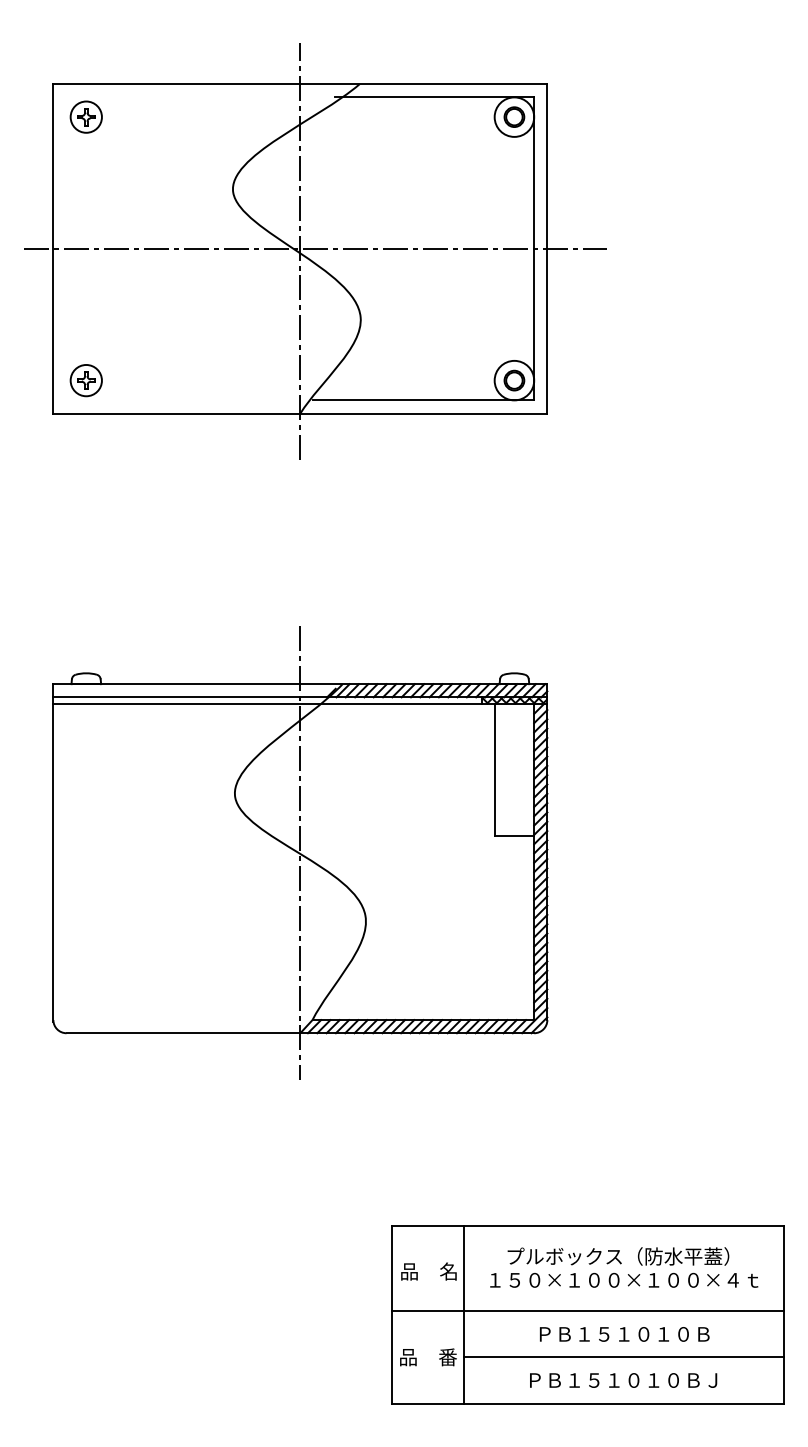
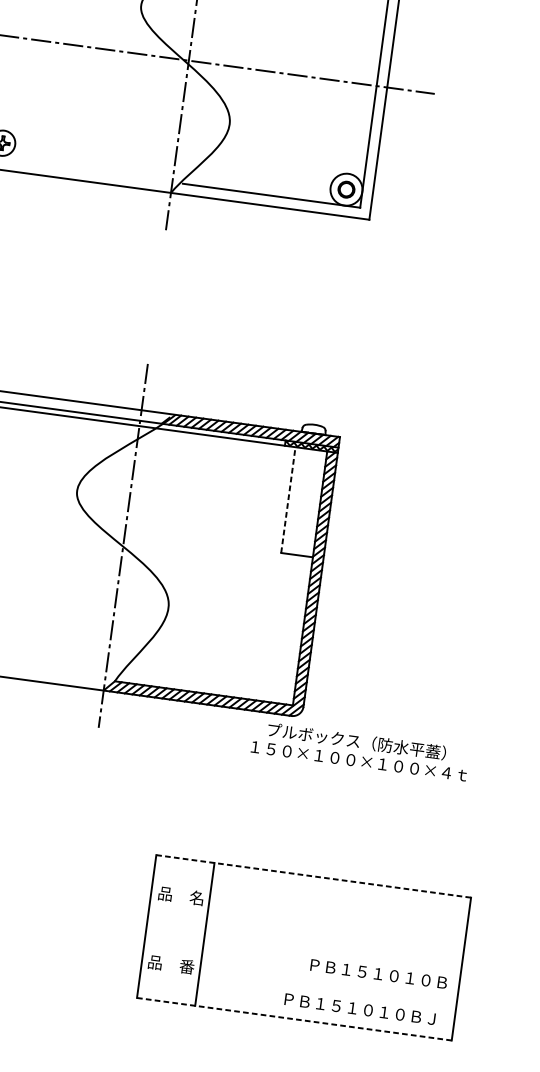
line: (494, 769) -> (288, 499), solid -> dashed
line: (587, 1225) -> (313, 876), solid -> dashed
text: (624, 1267) -> (360, 750), moved
line: (587, 1311) -> (304, 945), removed
text: (624, 1334) -> (378, 974), moved
line: (623, 1357) -> (328, 986), removed
text: (623, 1380) -> (360, 1009), moved
line: (587, 1403) -> (294, 1019), solid -> dashed

